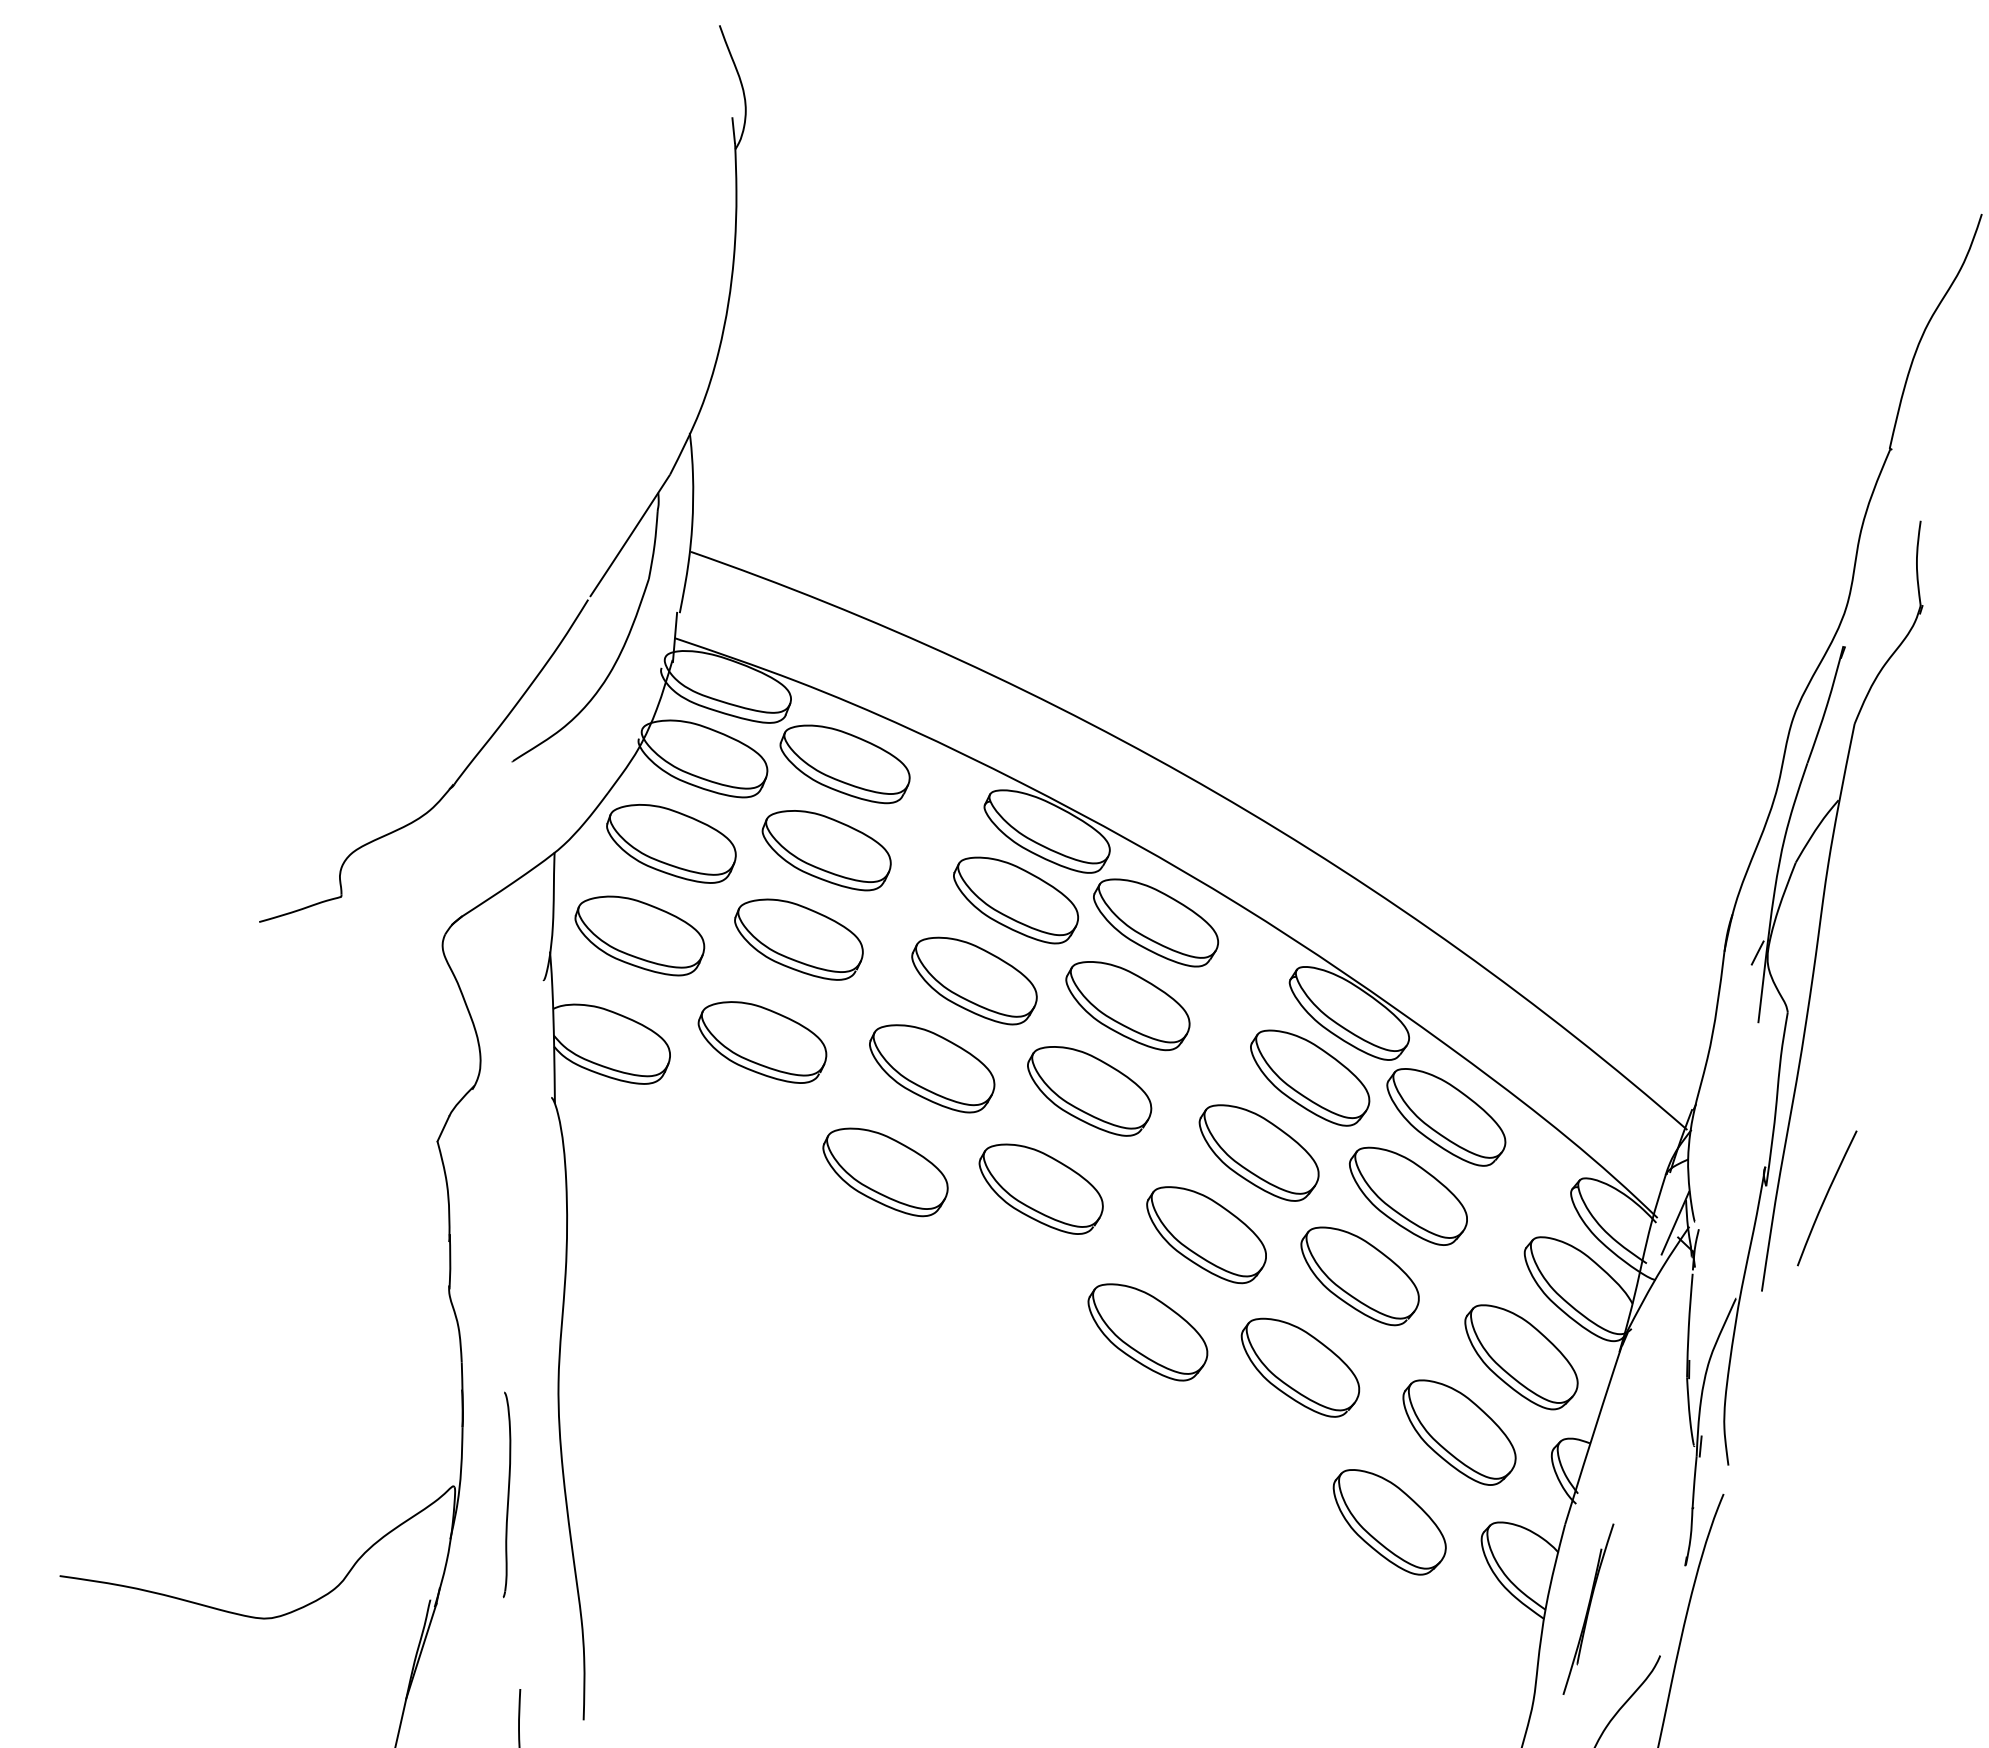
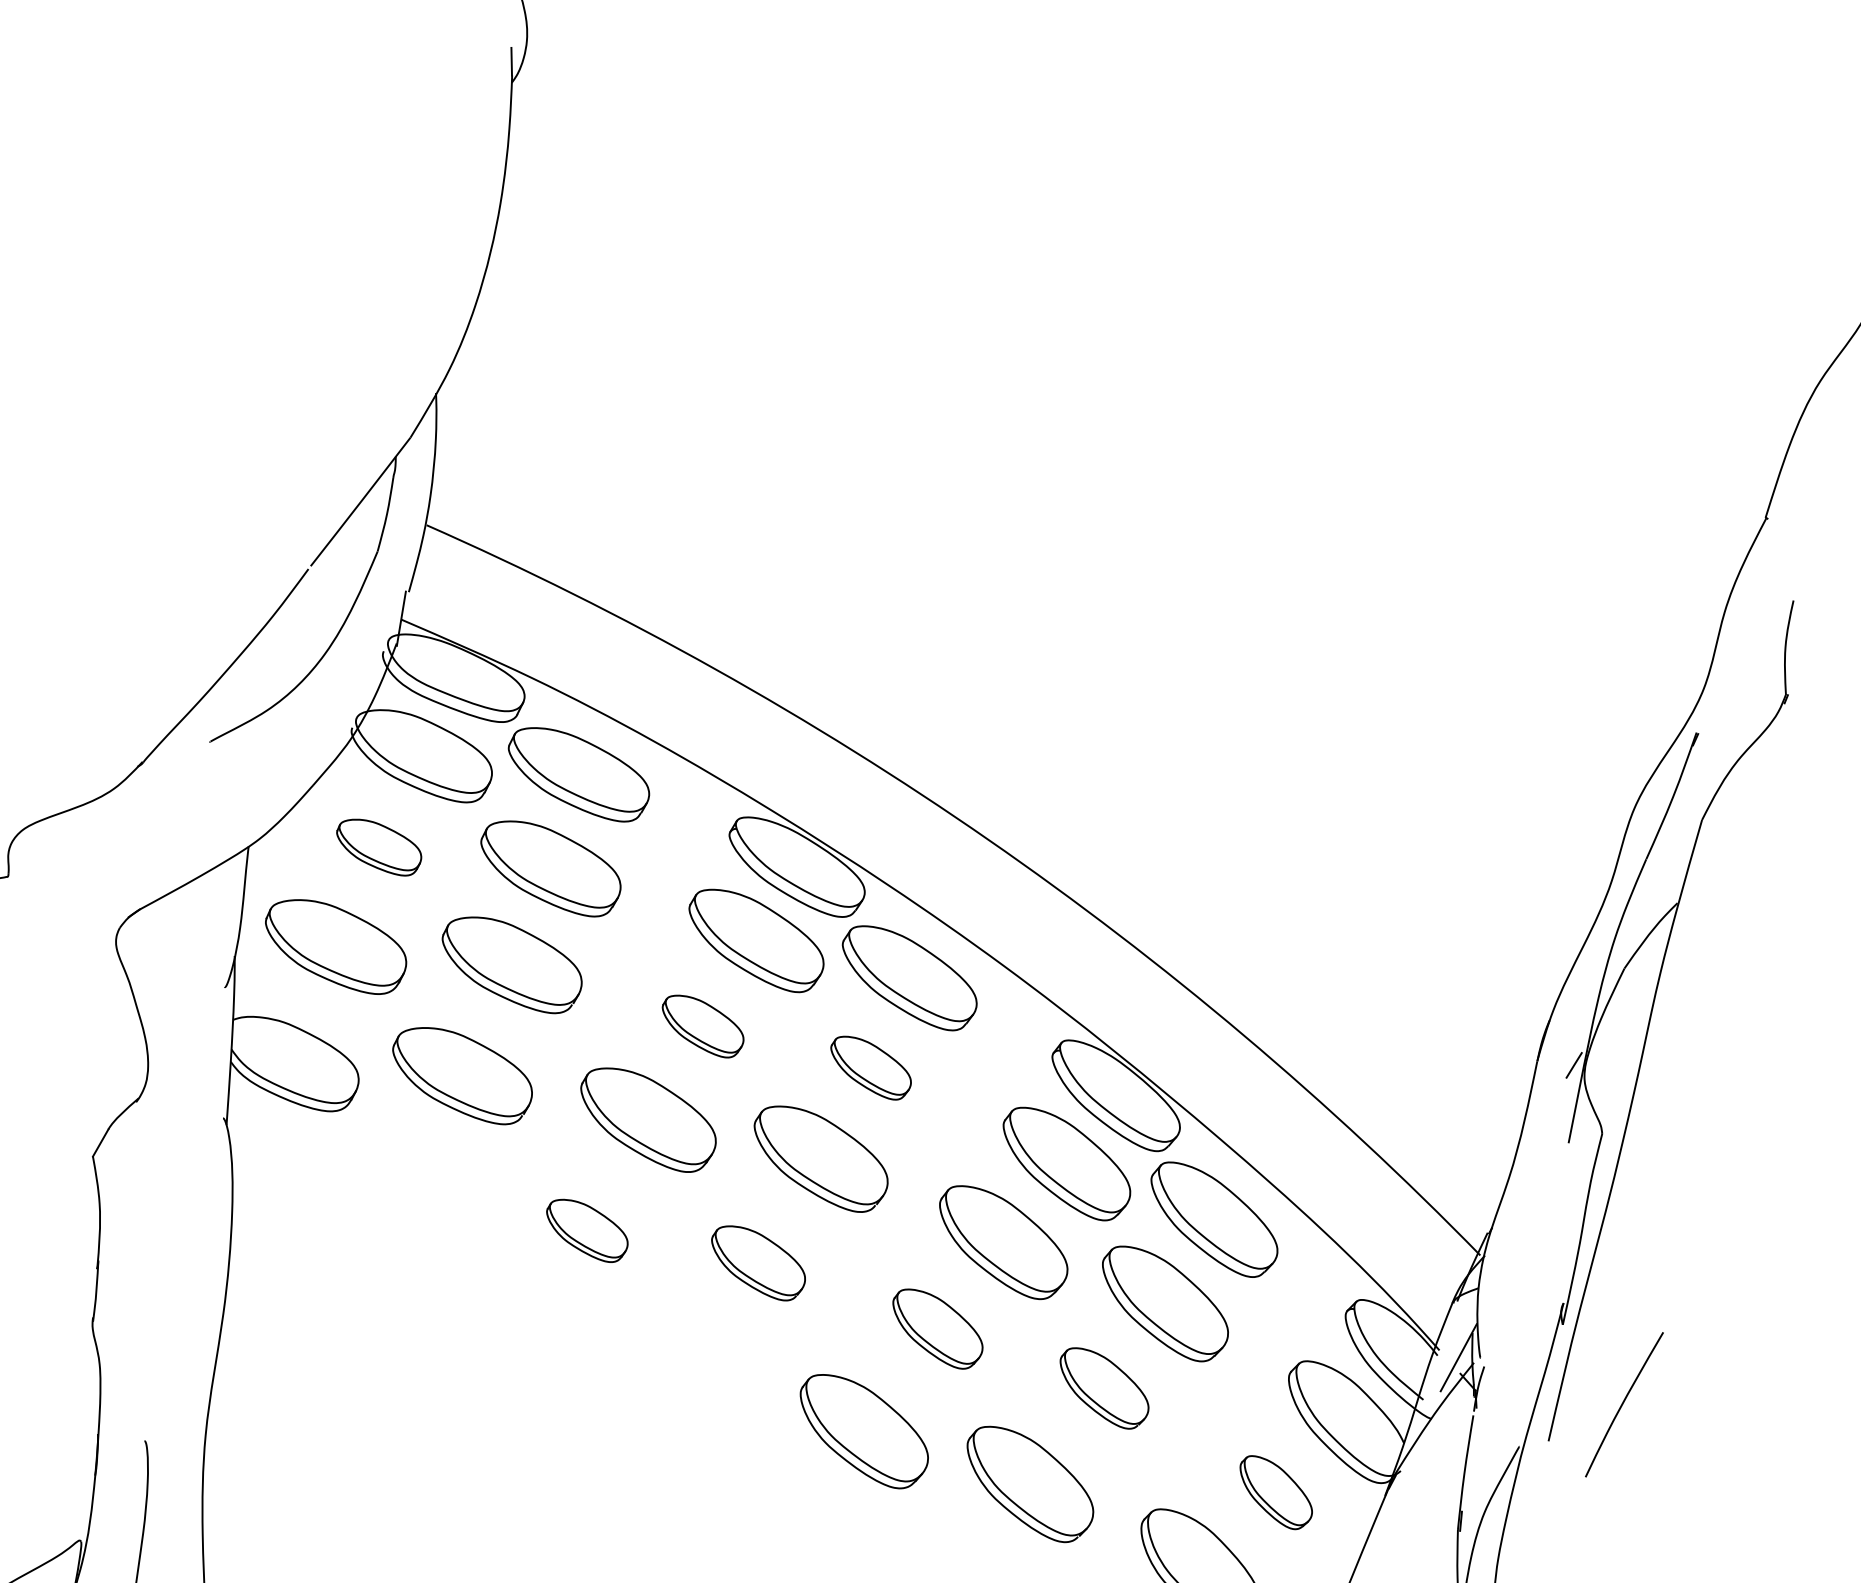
part: (671, 843) -> (379, 846), size x0.6
part: (974, 980) -> (702, 1025), size x0.6
part: (1127, 1006) -> (870, 1068), size x0.6
part: (885, 1172) -> (587, 1230), size x0.6
part: (1040, 1188) -> (757, 1262), size x0.7
curve: (1826, 1198) -> (1623, 1404), moved
part: (1206, 1235) -> (937, 1329), size x0.7
part: (1359, 1276) -> (1103, 1388), size x0.7
part: (1521, 1357) -> (1276, 1492), size x0.6

